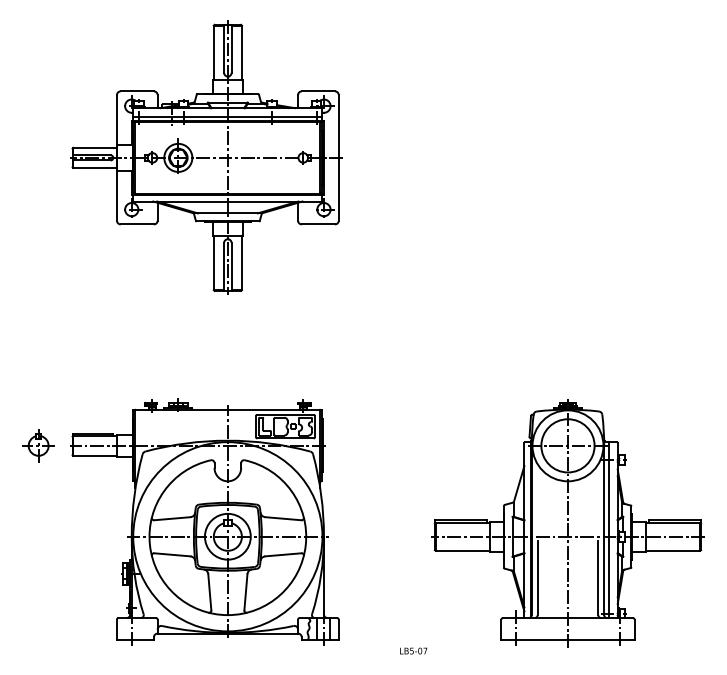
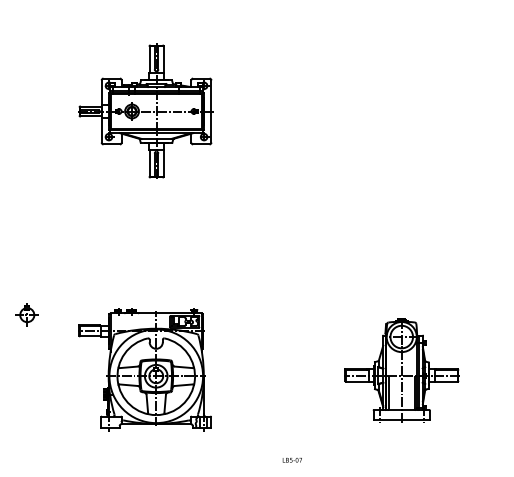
part: (205, 157) -> (145, 111), size x0.7
part: (204, 521) -> (144, 368), size x0.7
part: (567, 522) -> (401, 369), size x0.6

